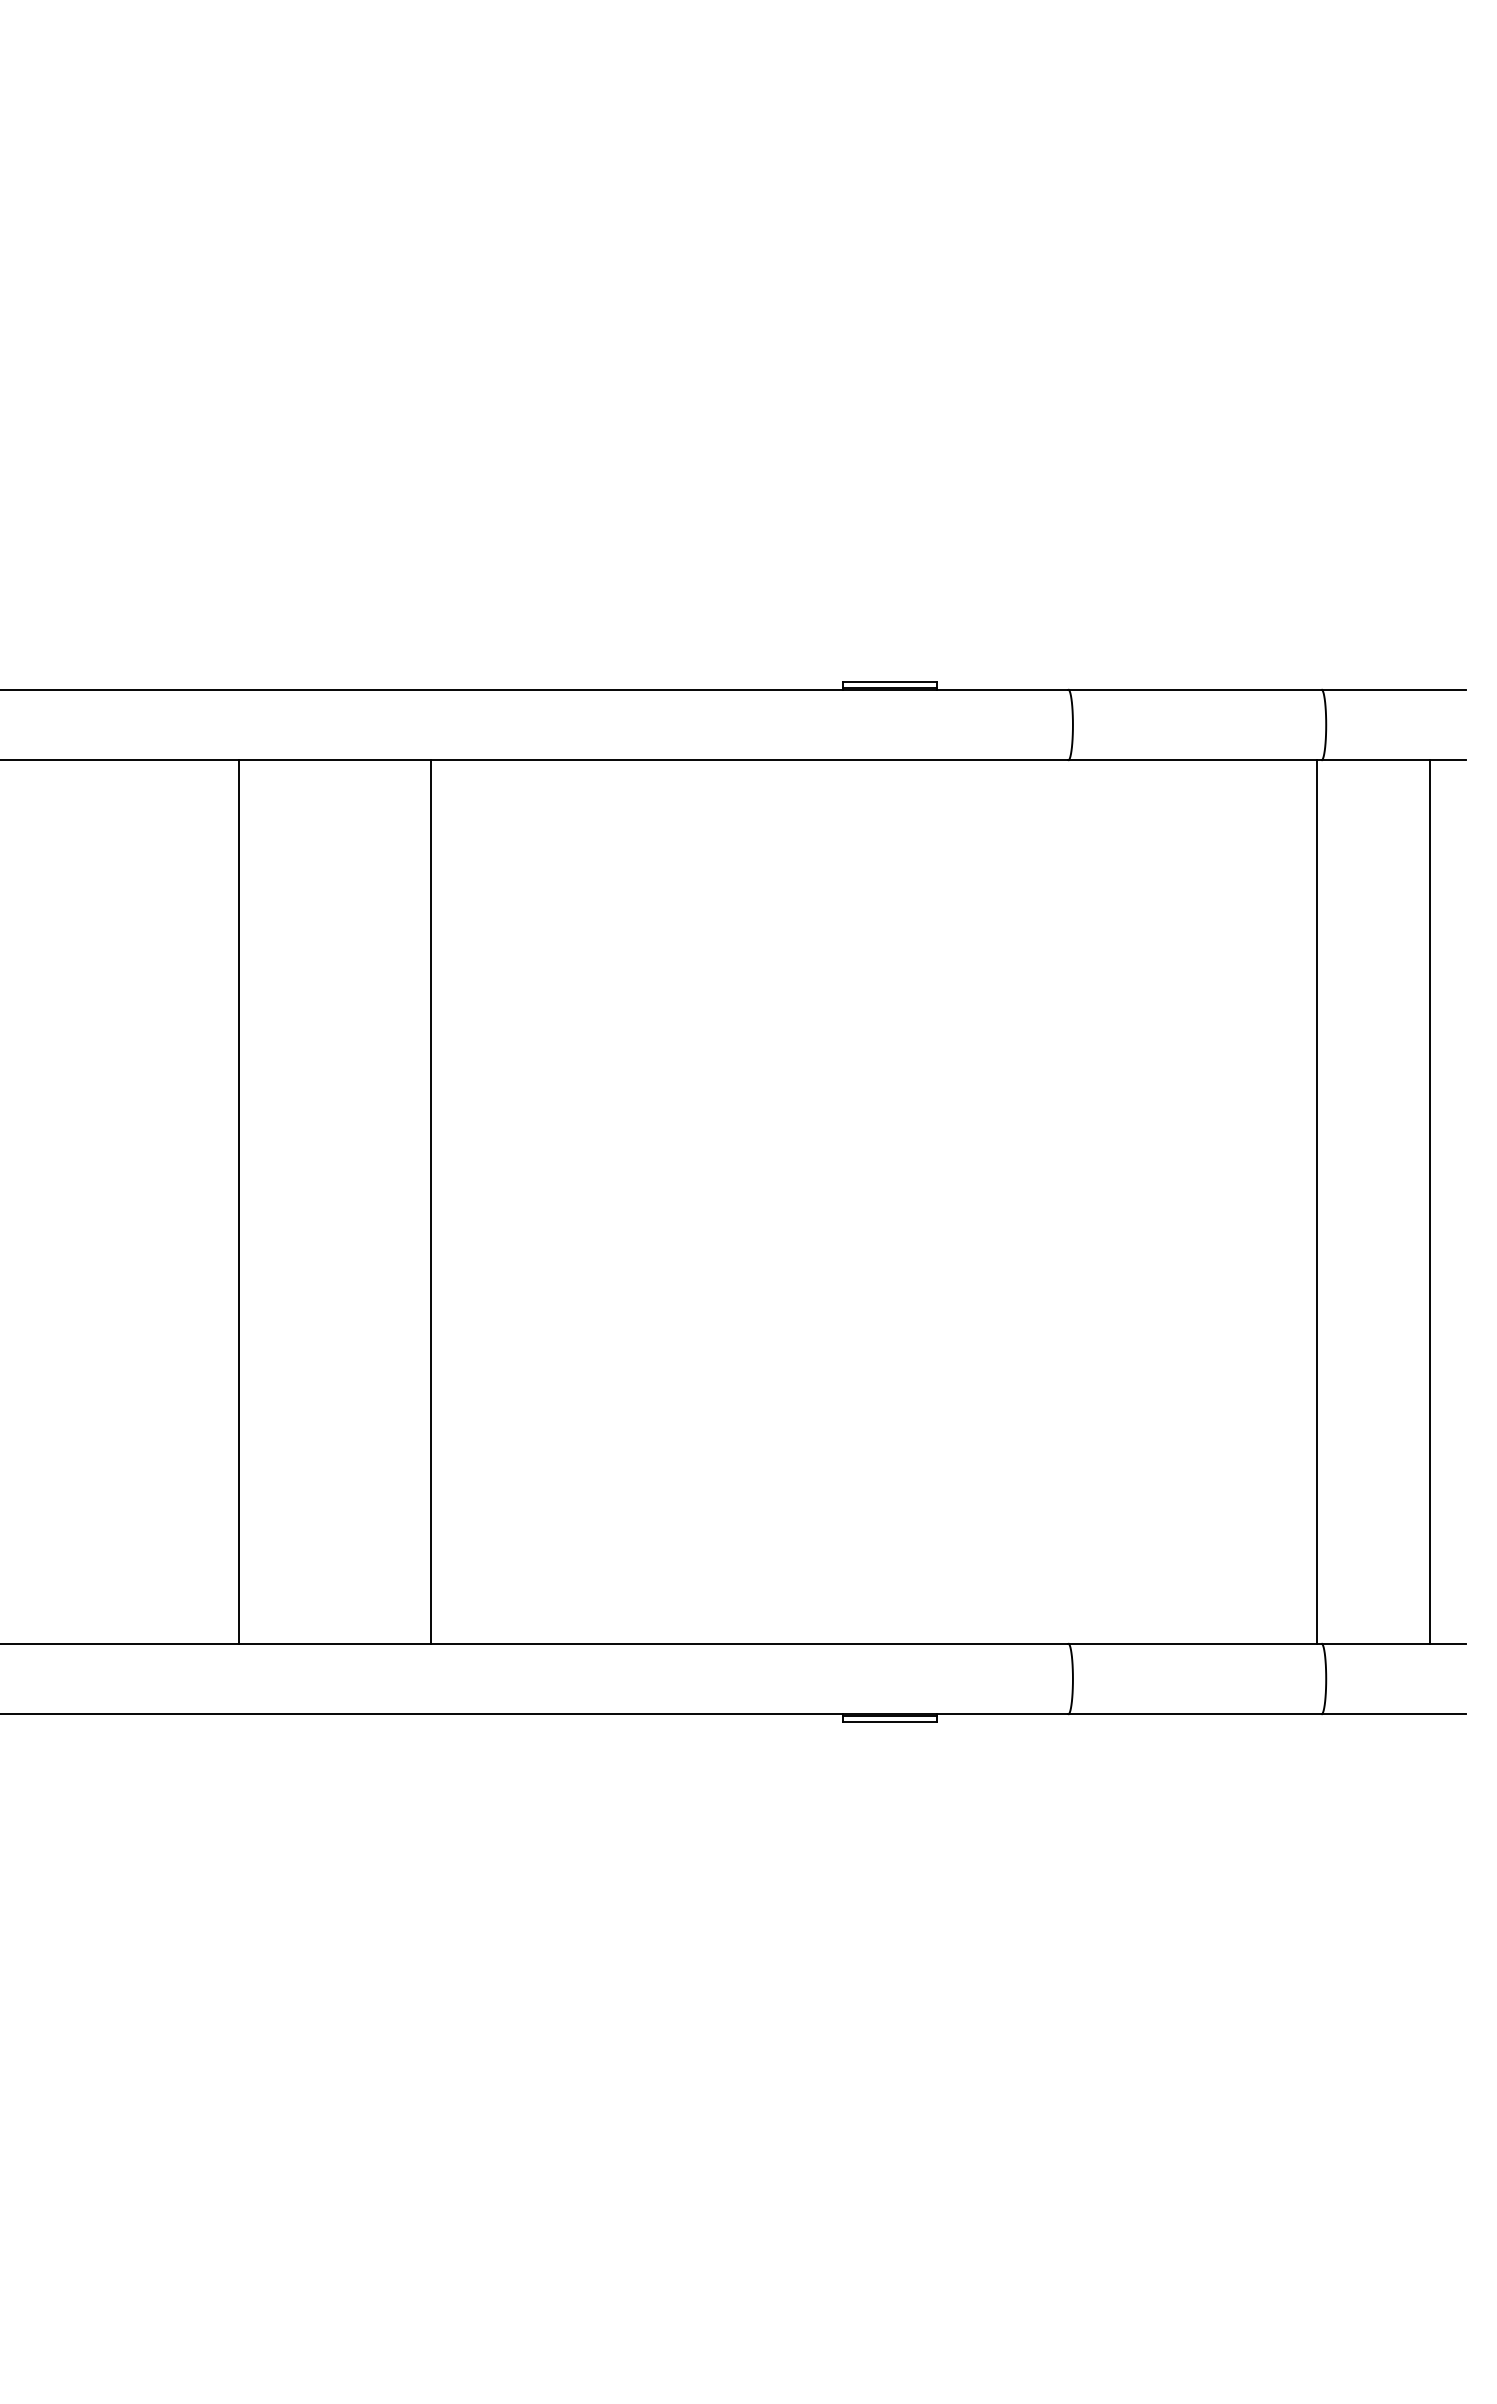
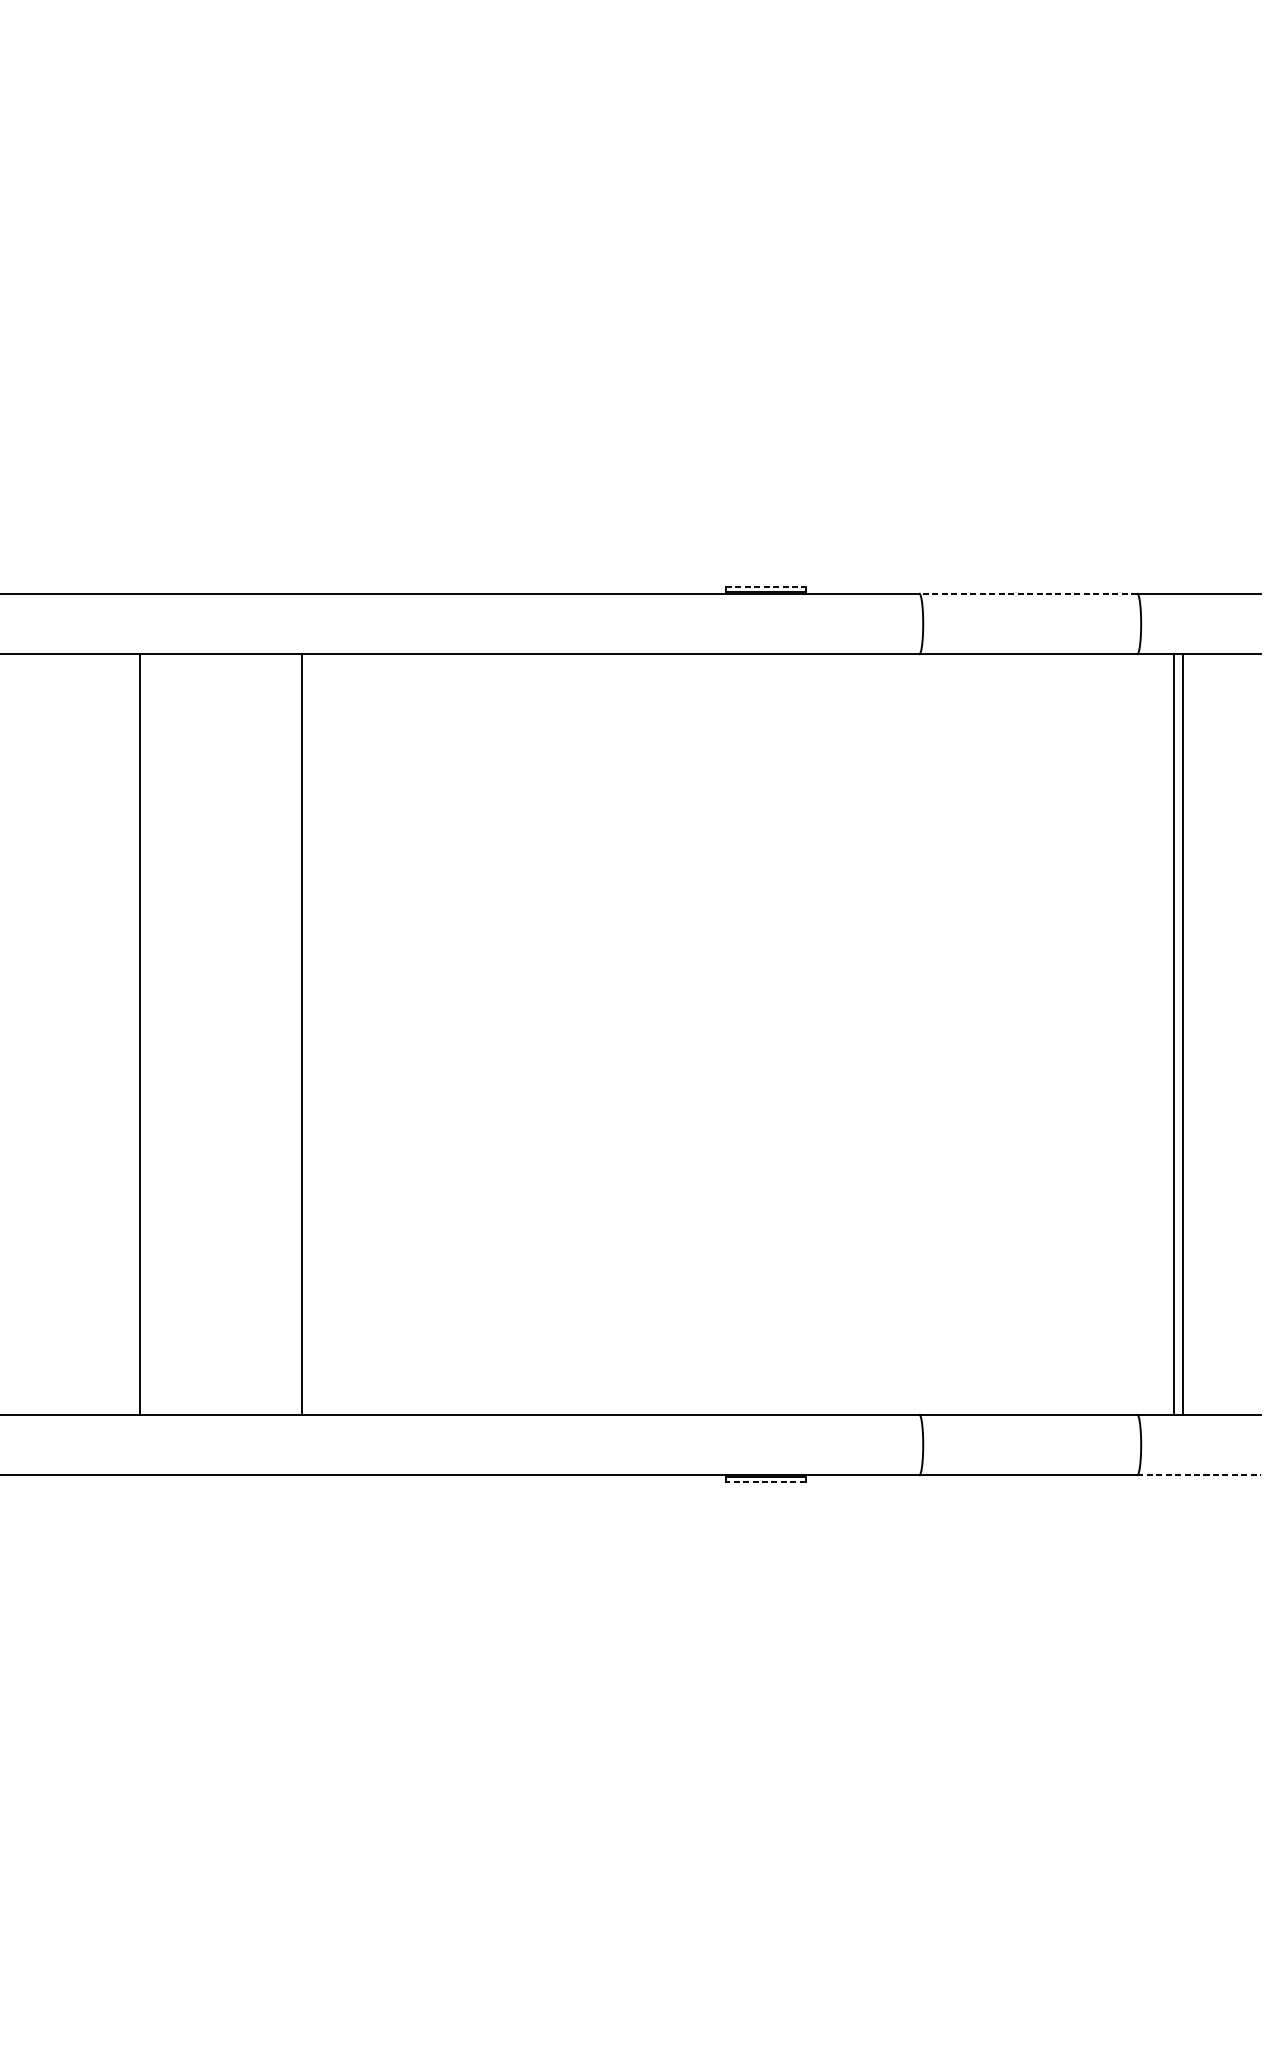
line: (890, 682) -> (766, 587), solid -> dashed
line: (1194, 689) -> (1027, 593), solid -> dashed
line: (239, 1201) -> (140, 1034), moved
line: (430, 1201) -> (301, 1034), moved
line: (1316, 1201) -> (1173, 1034), moved
line: (1430, 1201) -> (1182, 1034), moved
line: (1394, 1714) -> (1199, 1475), solid -> dashed
line: (890, 1721) -> (766, 1481), solid -> dashed

